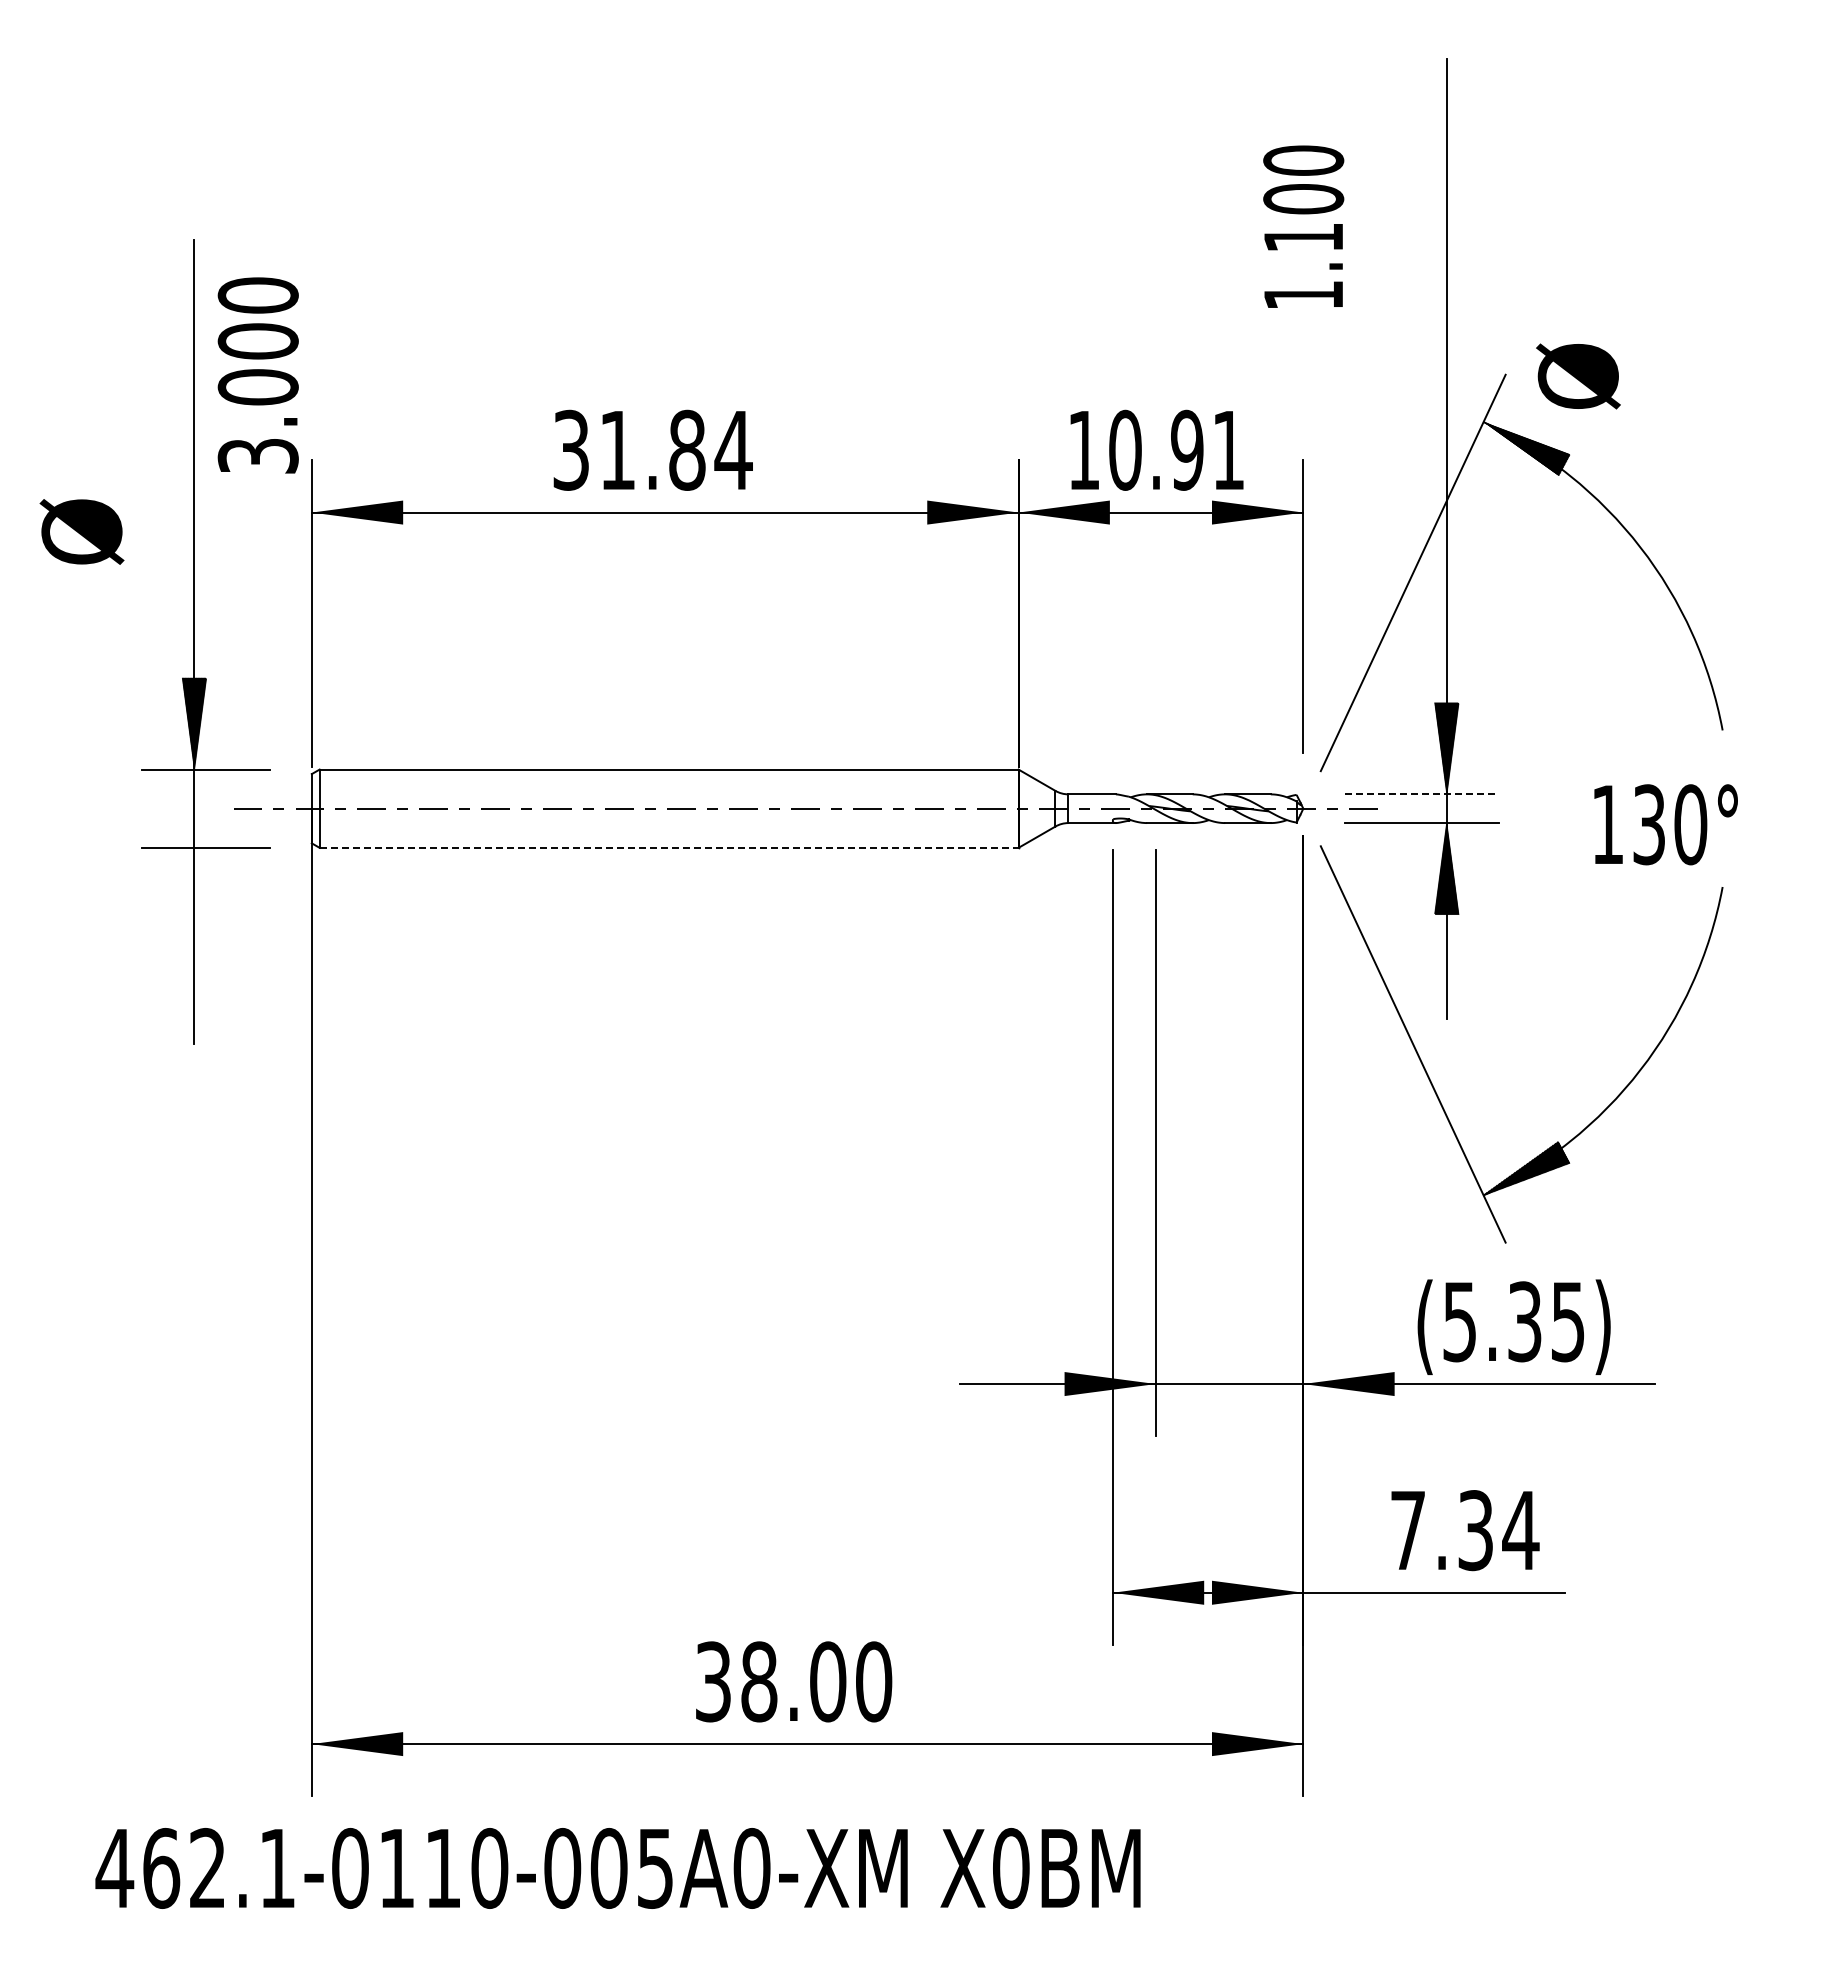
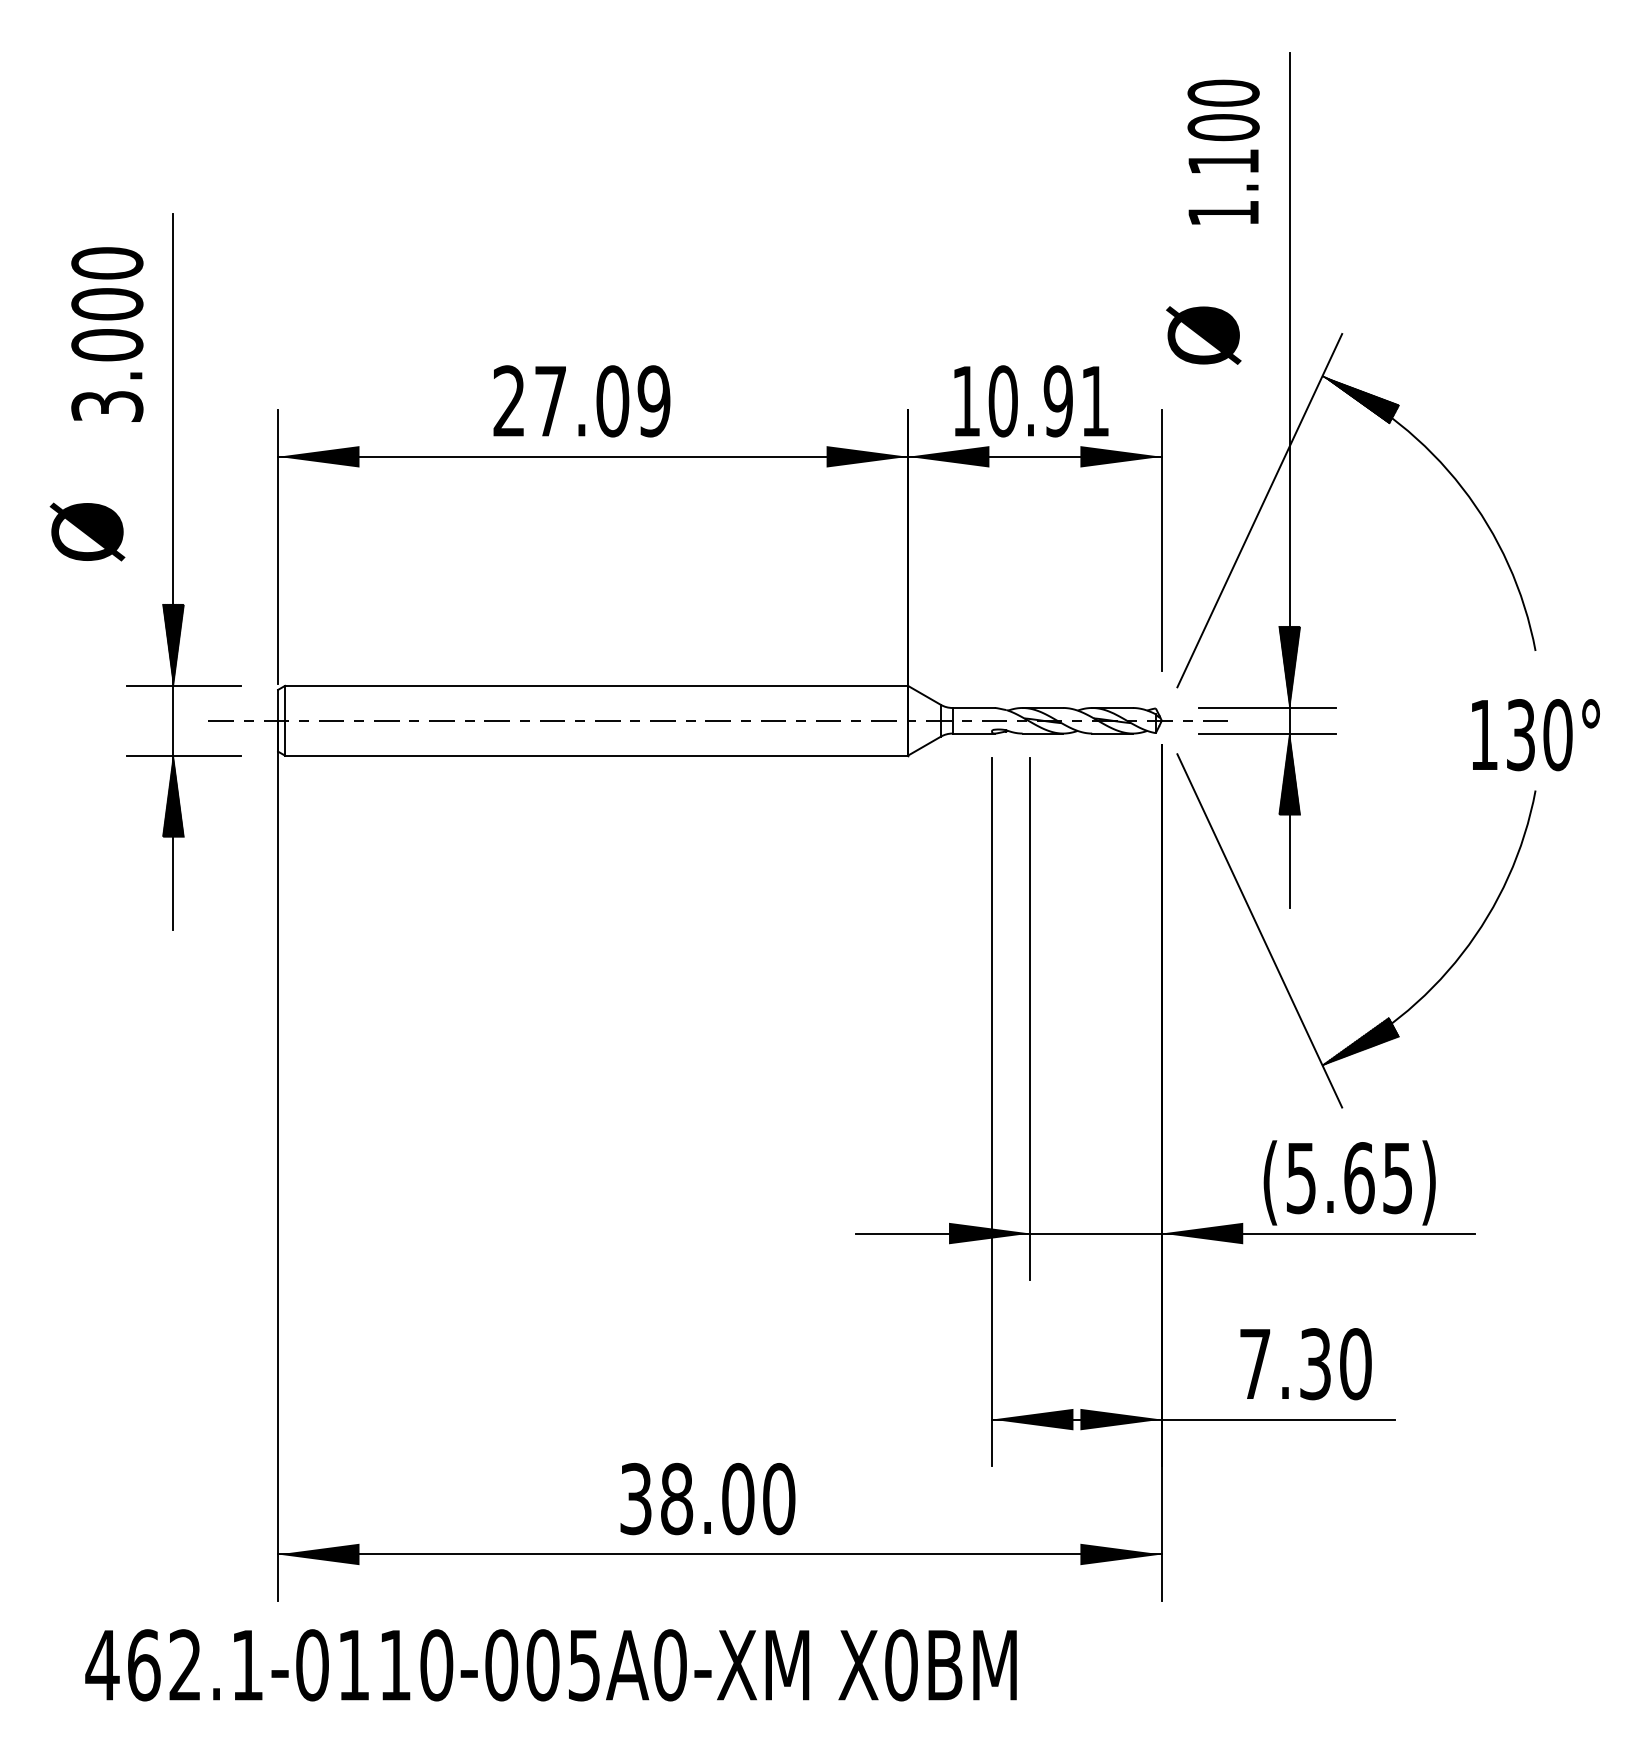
text: (1303, 226) -> (1223, 151), moved
text: (257, 375) -> (106, 334), moved
text: (1578, 376) -> (1203, 335), moved
text: (652, 449) -> (581, 400), 31.84 -> 27.09
text: (81, 531) -> (87, 531), moved
line: (1422, 794) -> (1268, 708), dashed -> solid
text: (1665, 824) -> (1535, 734), moved
line: (669, 847) -> (596, 755), dashed -> solid
hatch: (194, 893) -> (173, 796), added
text: (1525, 1321) -> (1359, 1177), (5.35) -> (5.65)
text: (1520, 1530) -> (1355, 1364), 7.34 -> 7.30

